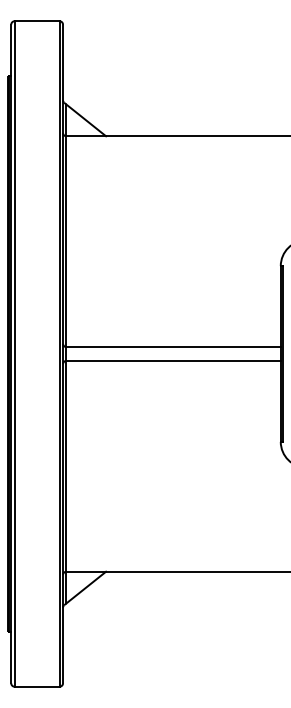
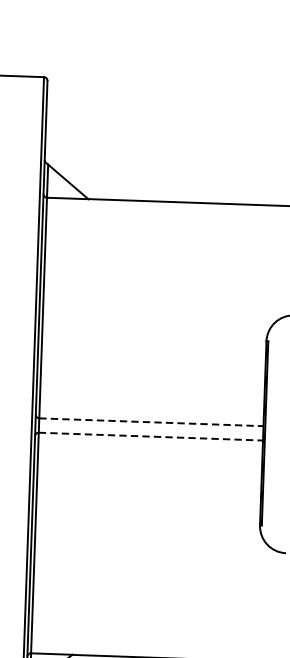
line: (174, 347) -> (152, 422), solid -> dashed
line: (174, 360) -> (151, 436), solid -> dashed

